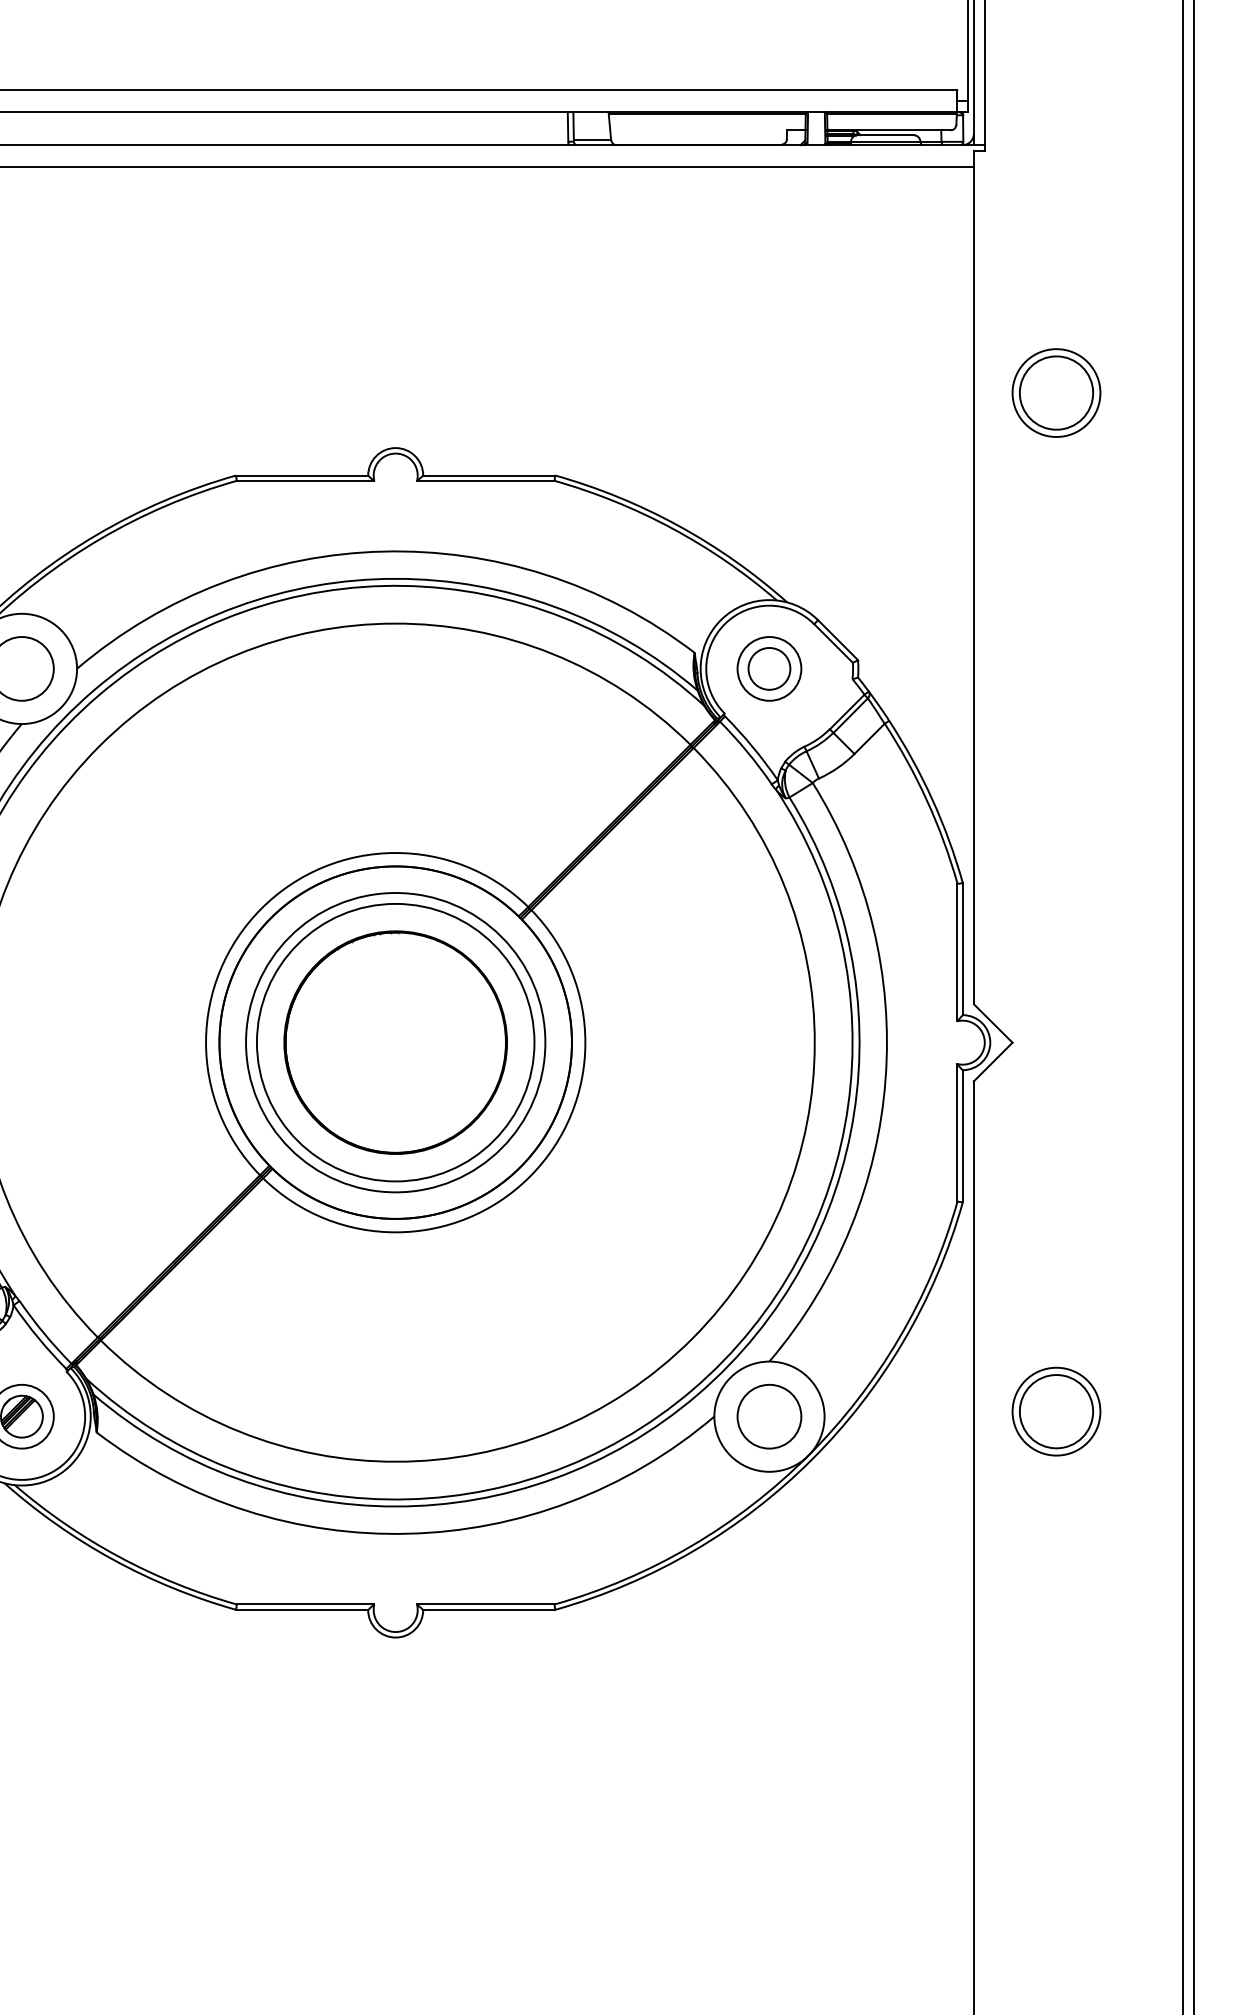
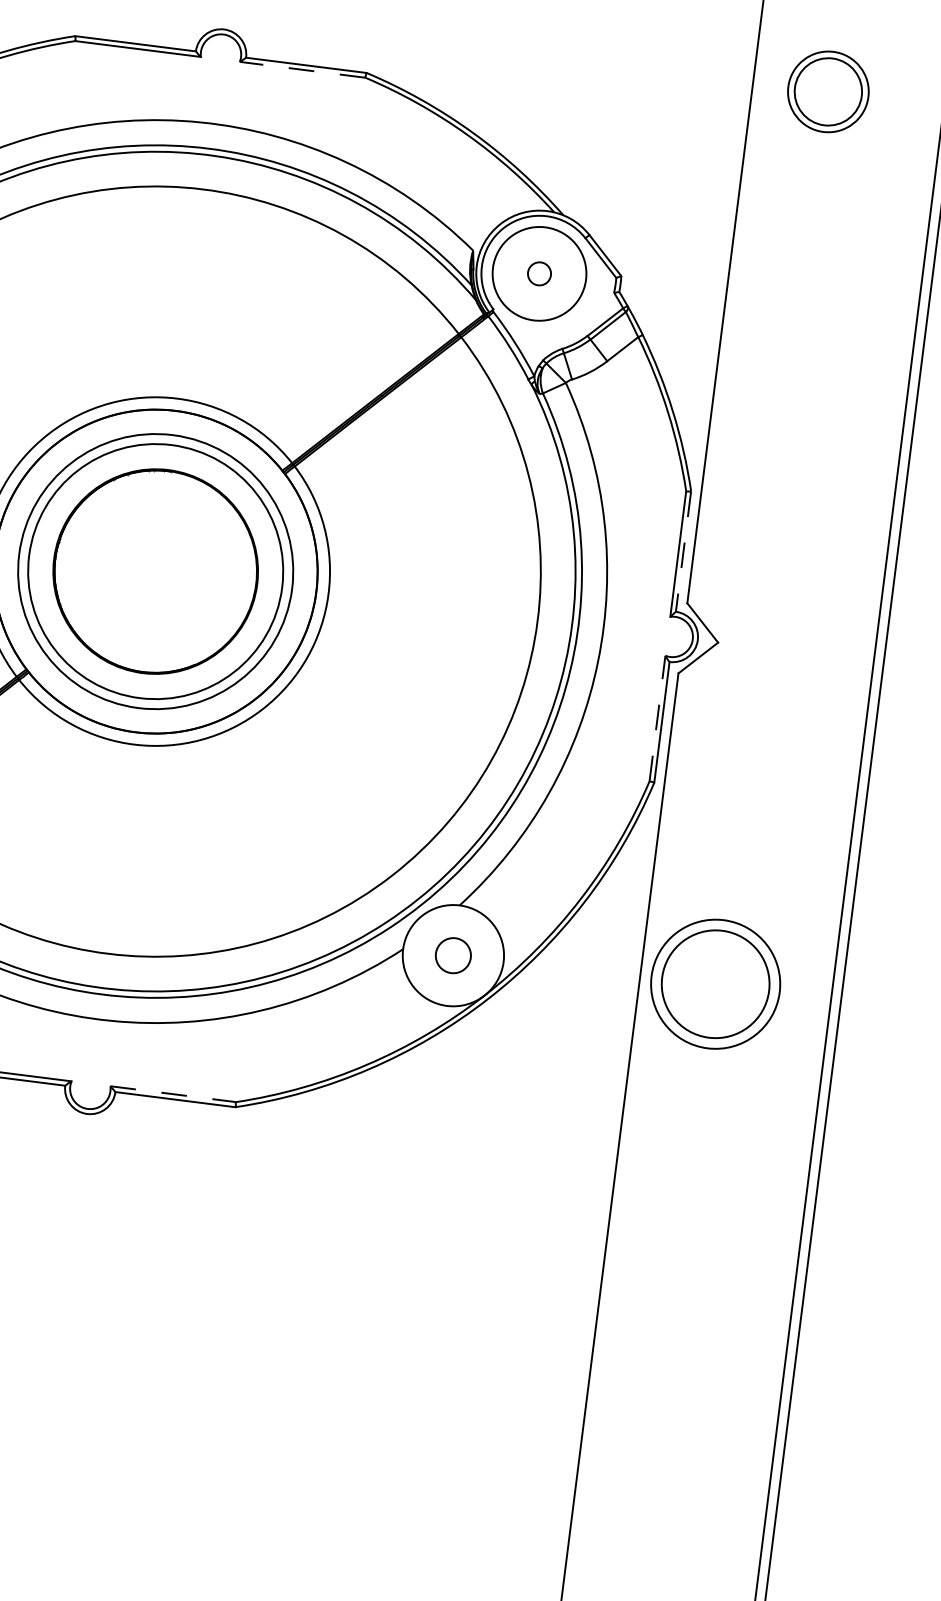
part: (1056, 392) -> (828, 91), moved
line: (485, 480) -> (302, 69), solid -> dashed
circle: (769, 668) -> (539, 273), size x0.6
circle: (769, 668) -> (539, 273), size x1.6
line: (962, 949) -> (683, 551), solid -> dashed
line: (957, 1132) -> (657, 718), solid -> dashed
part: (1056, 1411) -> (715, 984), size x1.6
circle: (769, 1416) -> (453, 955), size x0.6
line: (485, 1604) -> (172, 1094), solid -> dashed

